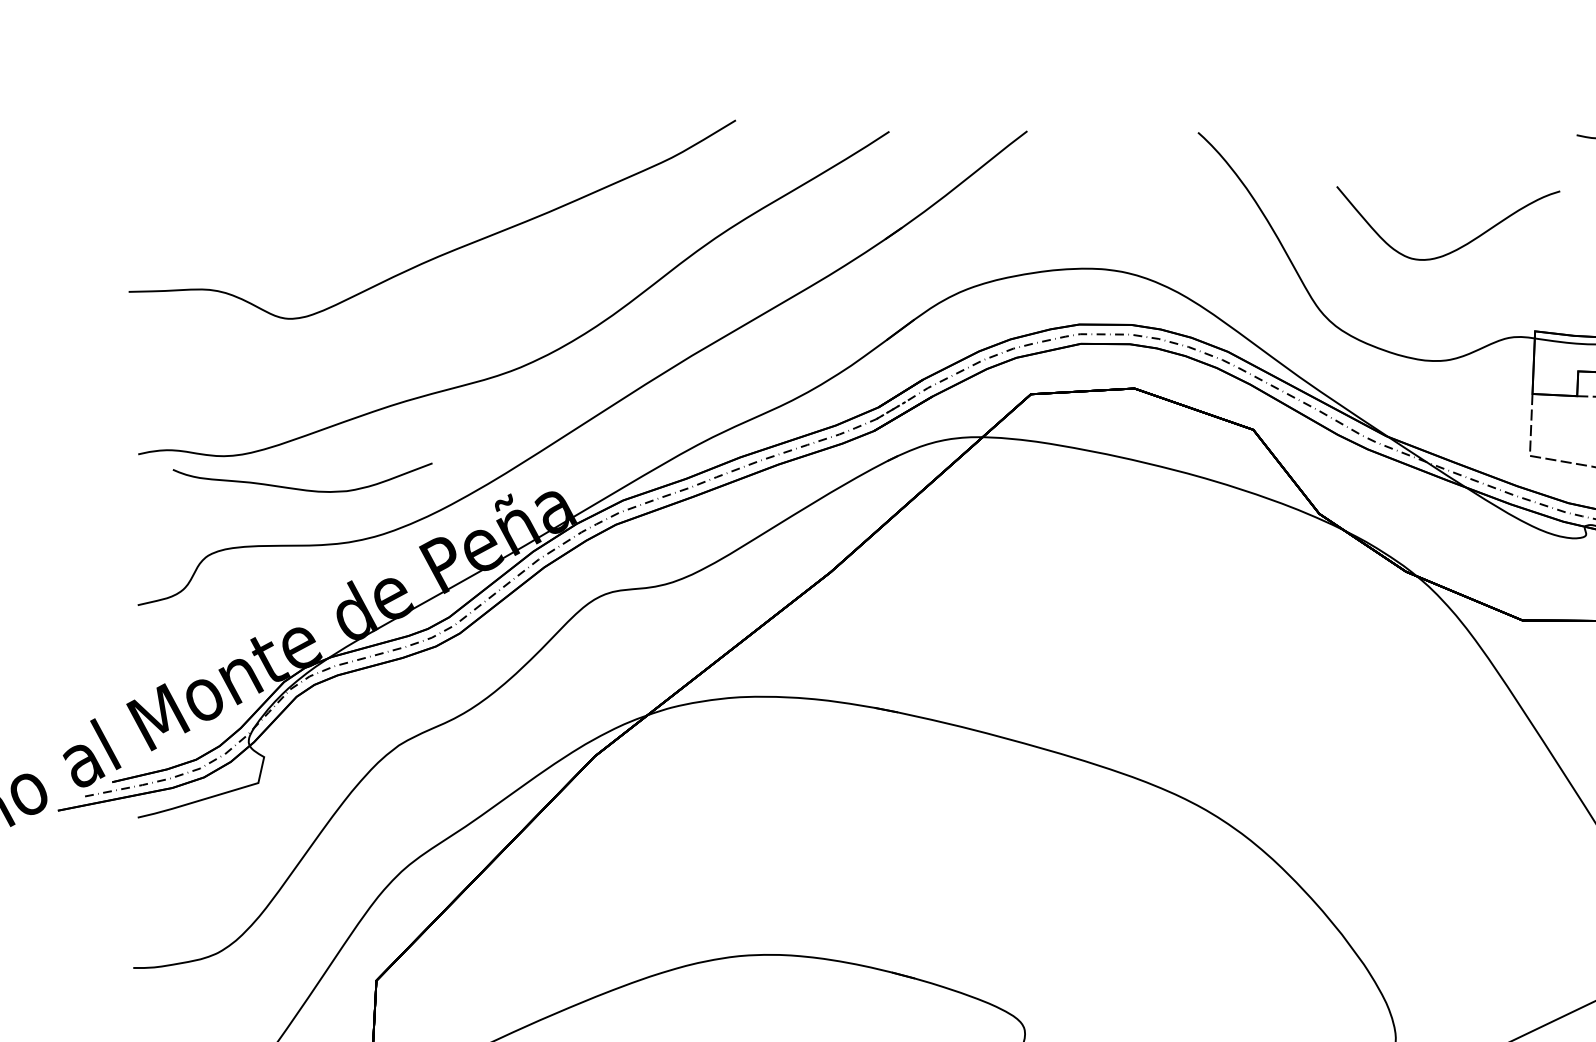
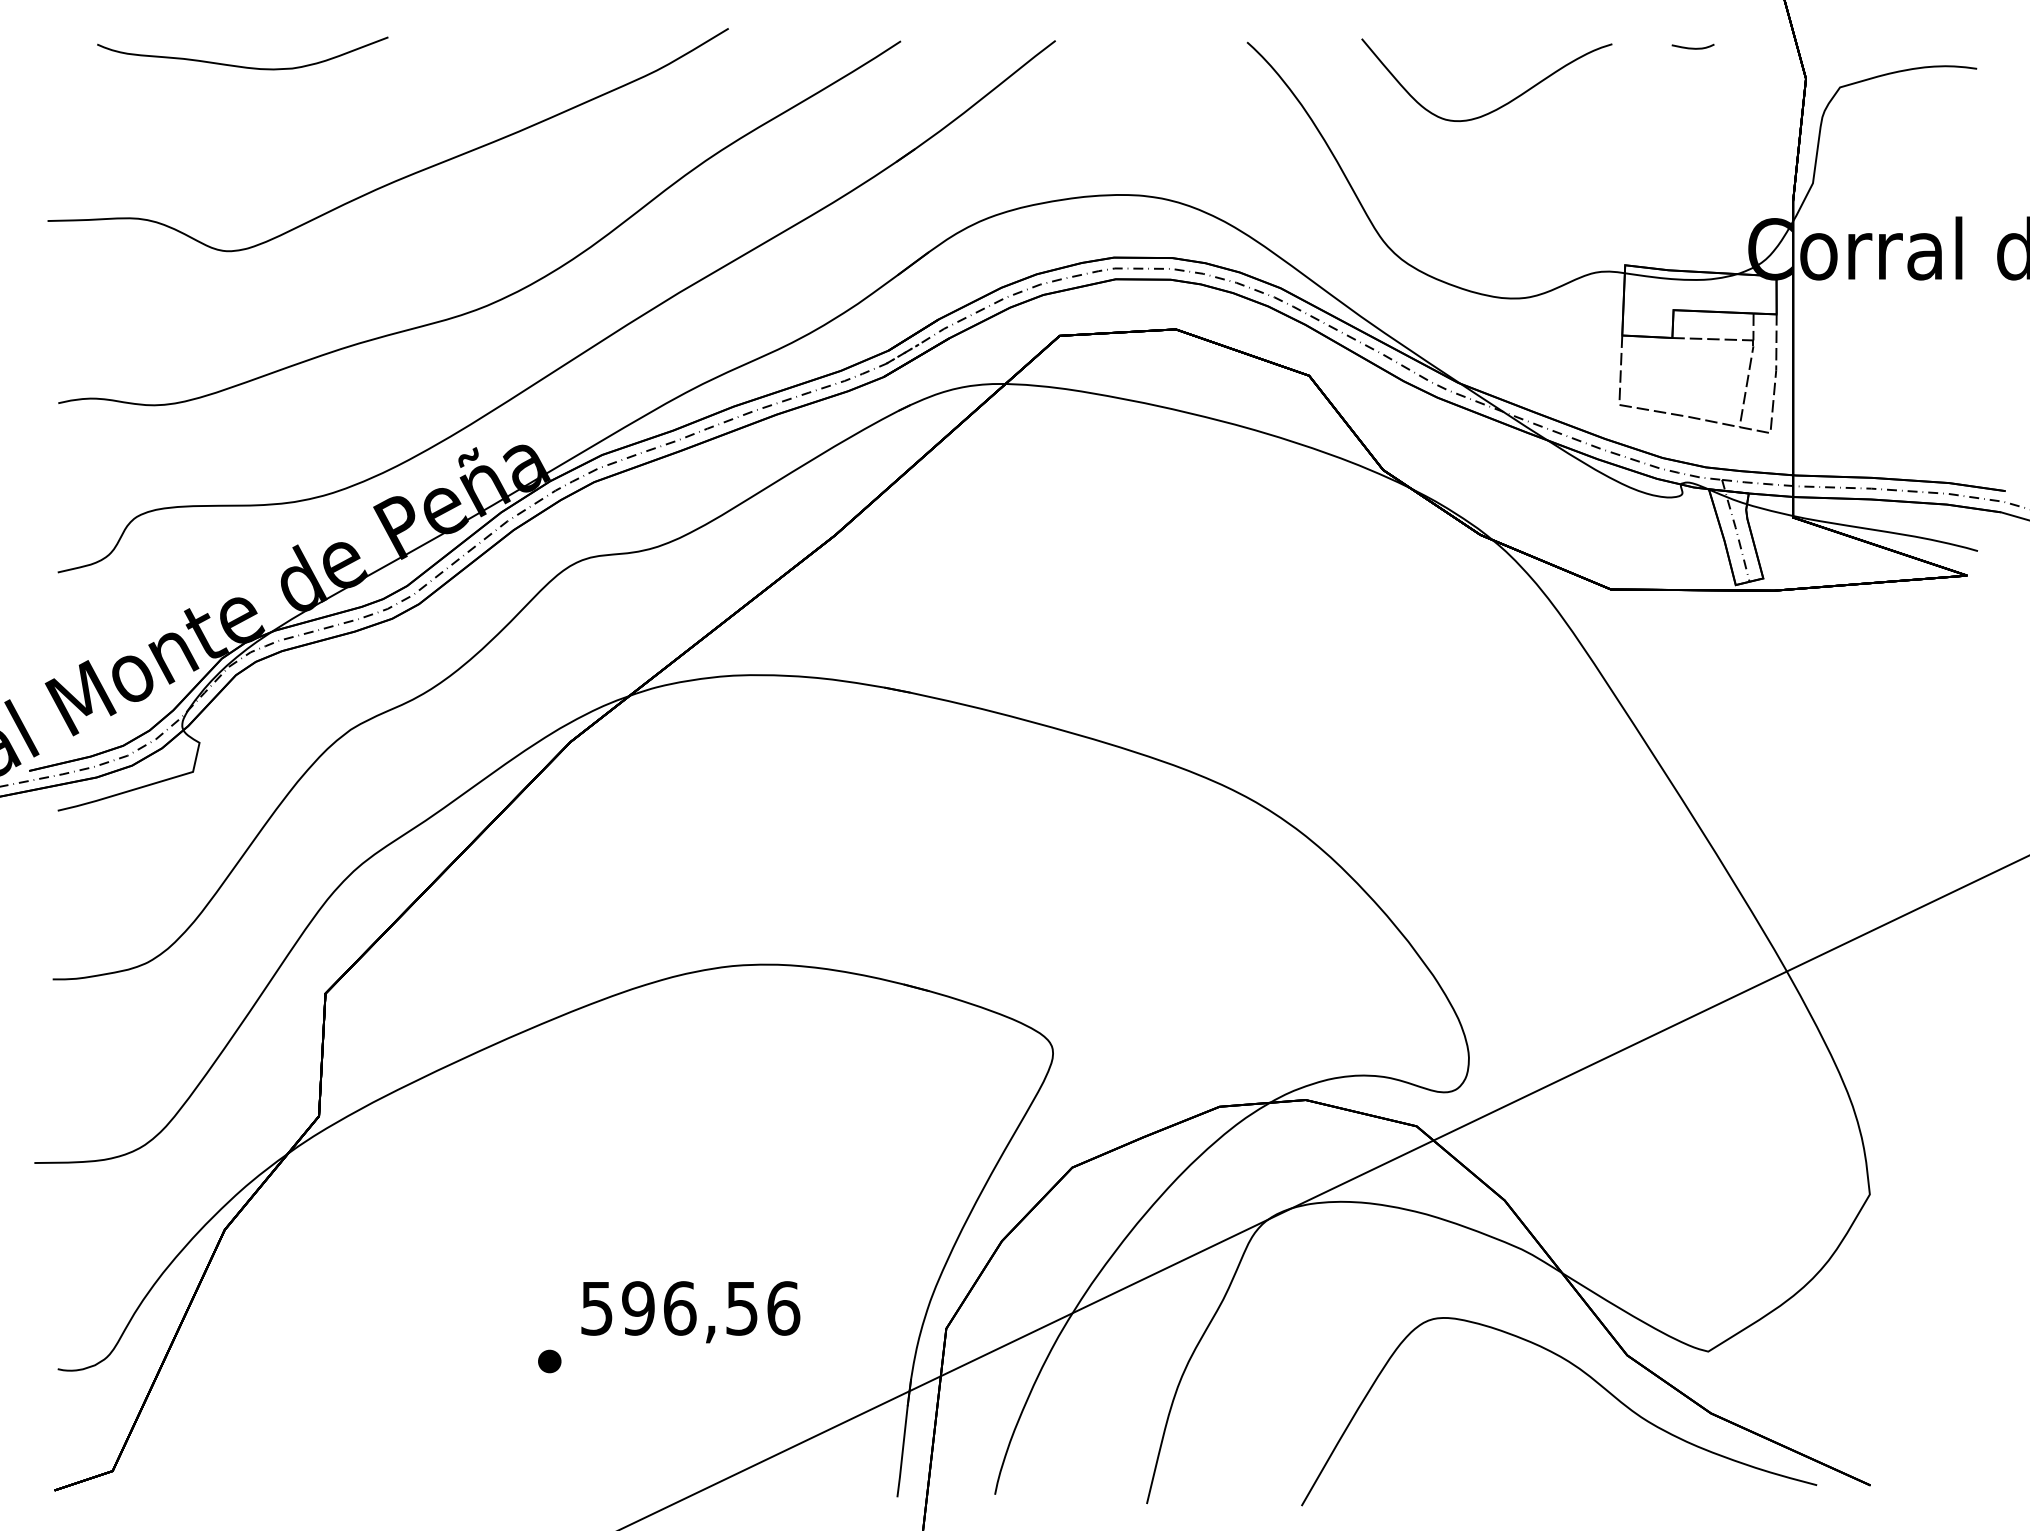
curve: (1463, 245) -> (1503, 104), moved
curve: (299, 488) -> (239, 65), moved

